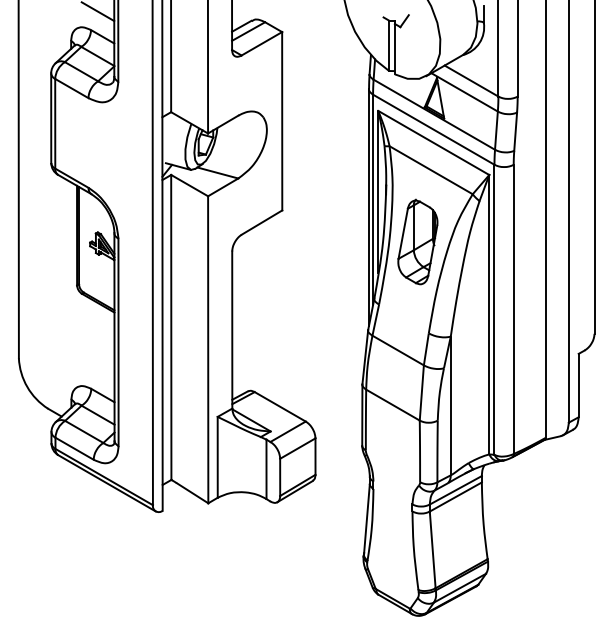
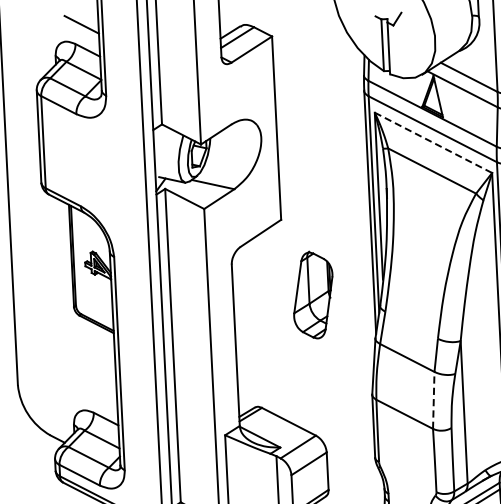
line: (434, 143) -> (434, 143), solid -> dashed
part: (417, 241) -> (312, 294), moved
line: (421, 392) -> (433, 399), solid -> dashed

